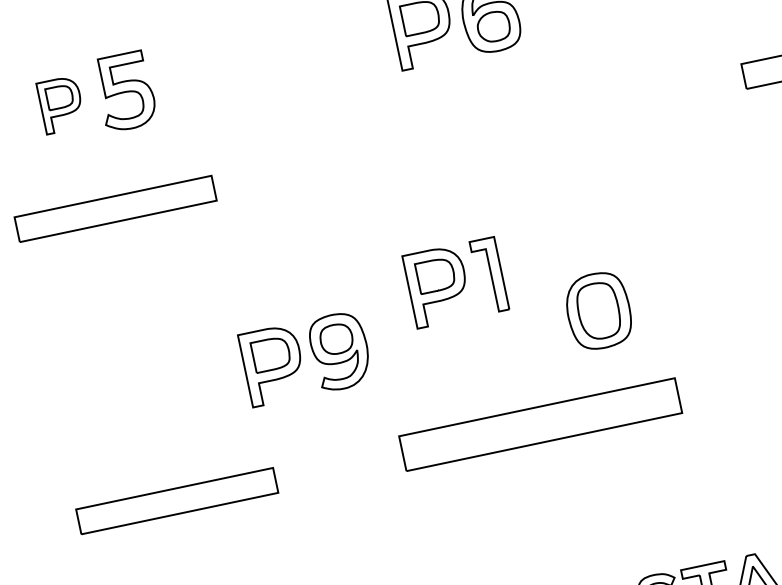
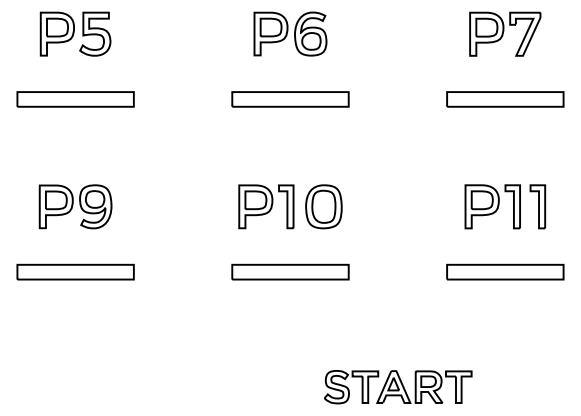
part: (59, 104) -> (56, 33), size x1.43
part: (479, 132) -> (290, 99), added
part: (455, 282) -> (266, 206), moved
part: (597, 310) -> (323, 206), moved
part: (305, 358) -> (75, 206), moved
part: (540, 423) -> (290, 271), size x0.71

